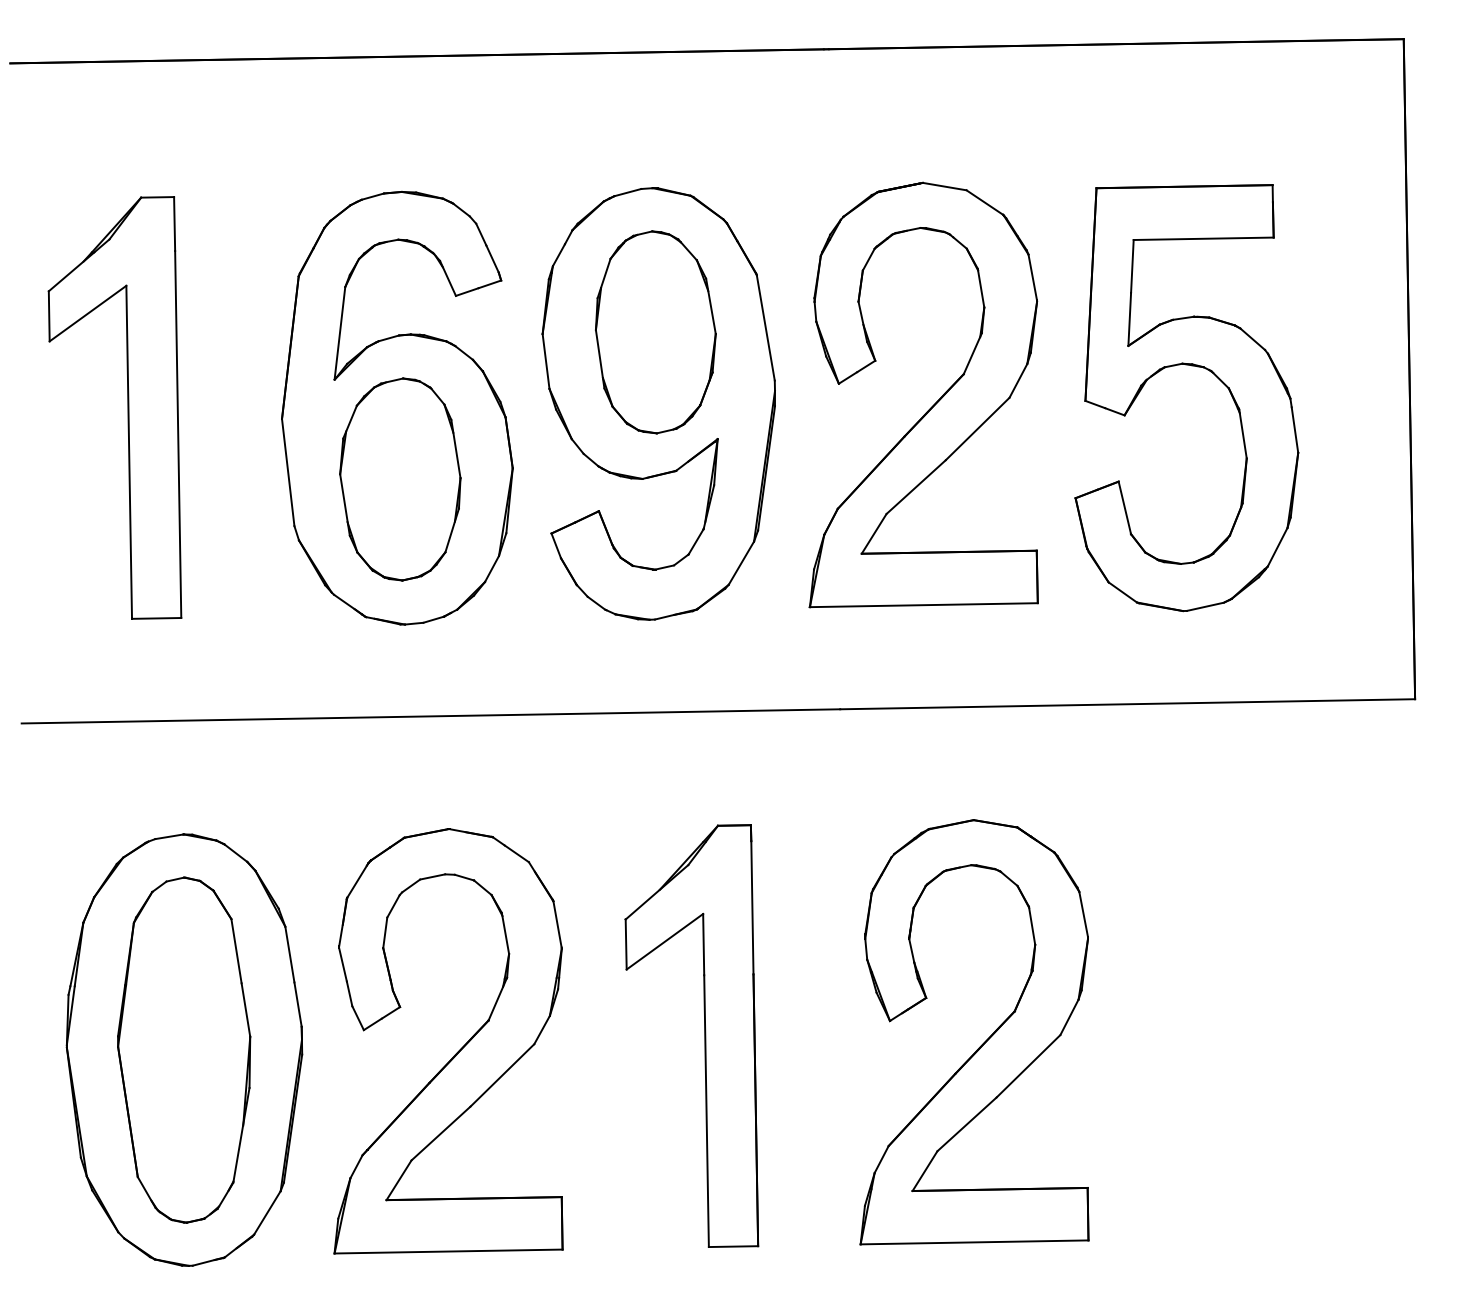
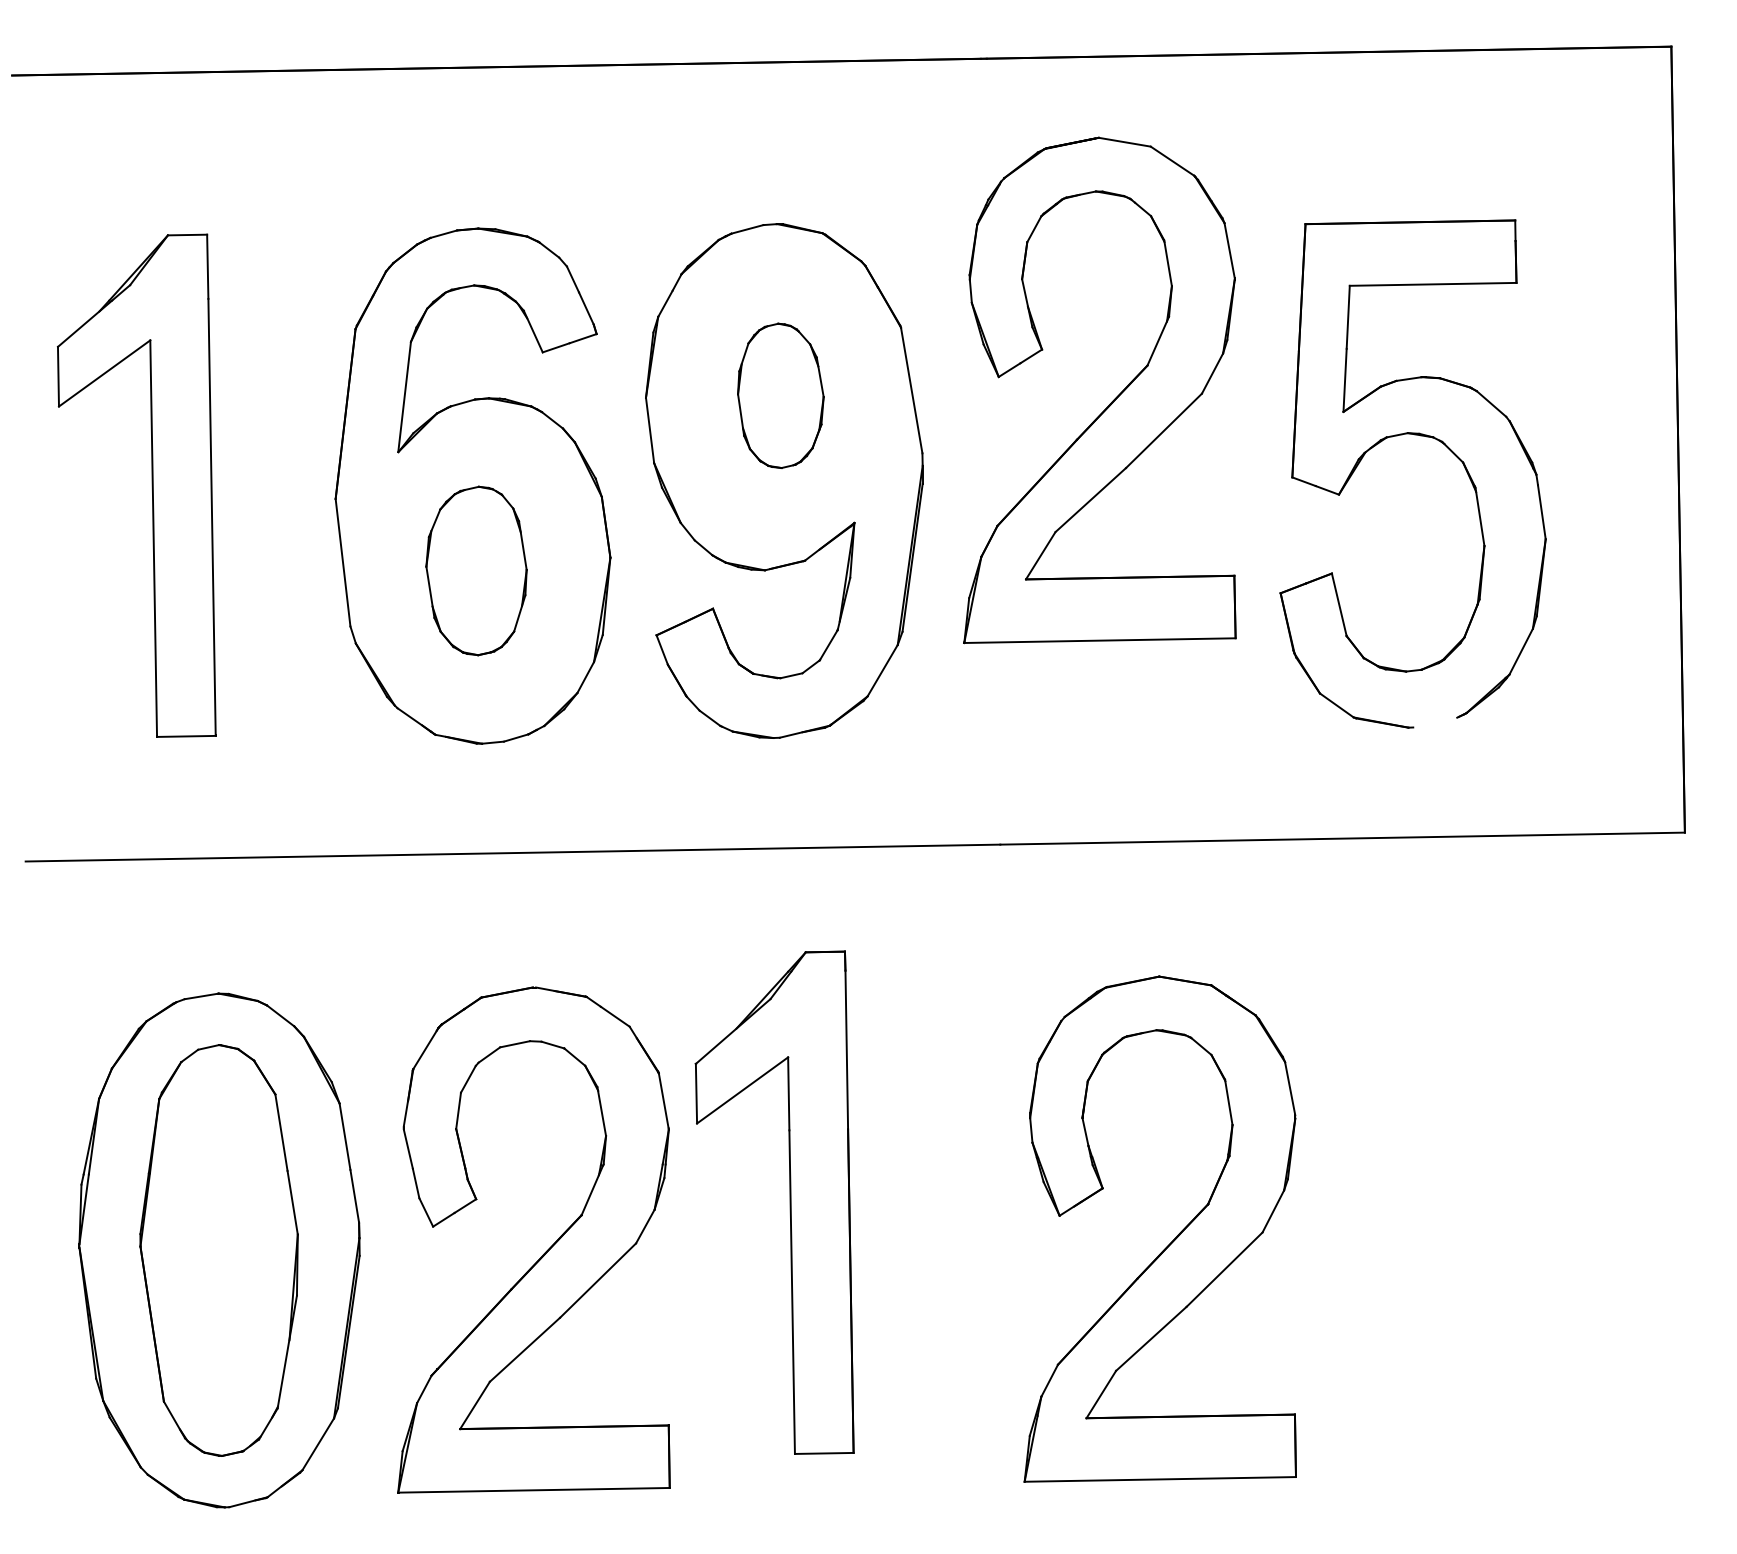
part: (655, 332) -> (780, 395), size x0.6
part: (933, 404) -> (1111, 401), moved
part: (400, 479) -> (476, 570), size x0.7
line: (1205, 606) -> (1435, 722), removed
part: (704, 1035) -> (789, 1202), moved

